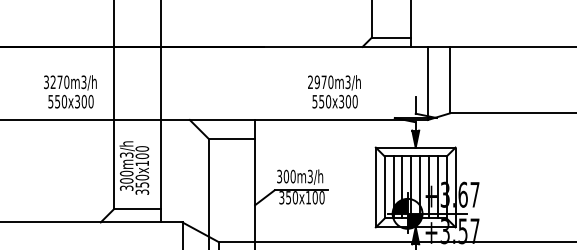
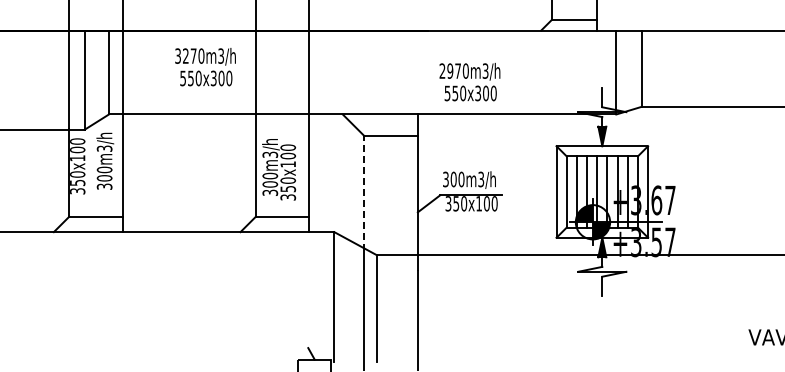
text: (70, 92) -> (205, 67), moved
text: (334, 92) -> (469, 82), moved
line: (208, 188) -> (364, 193), solid -> dashed

